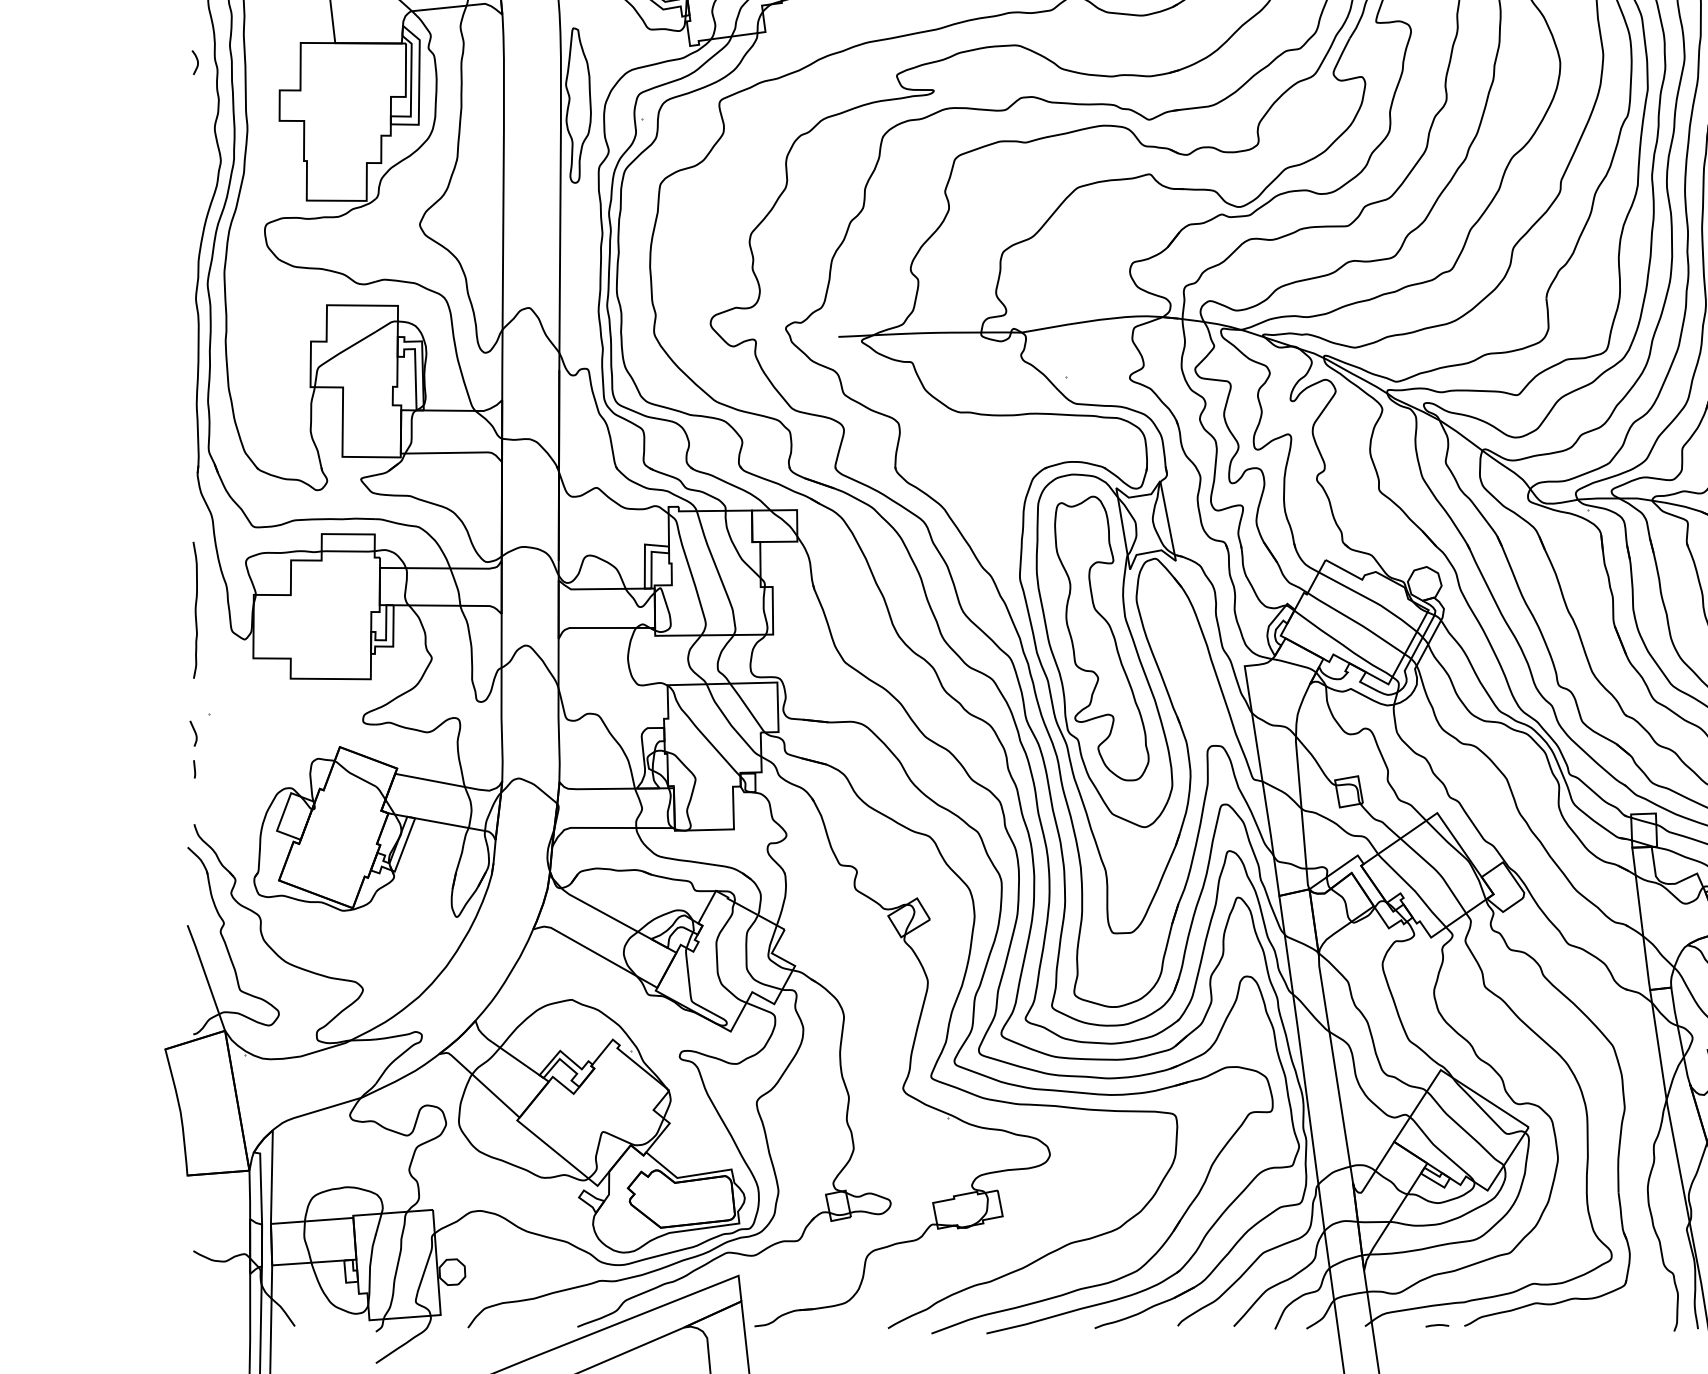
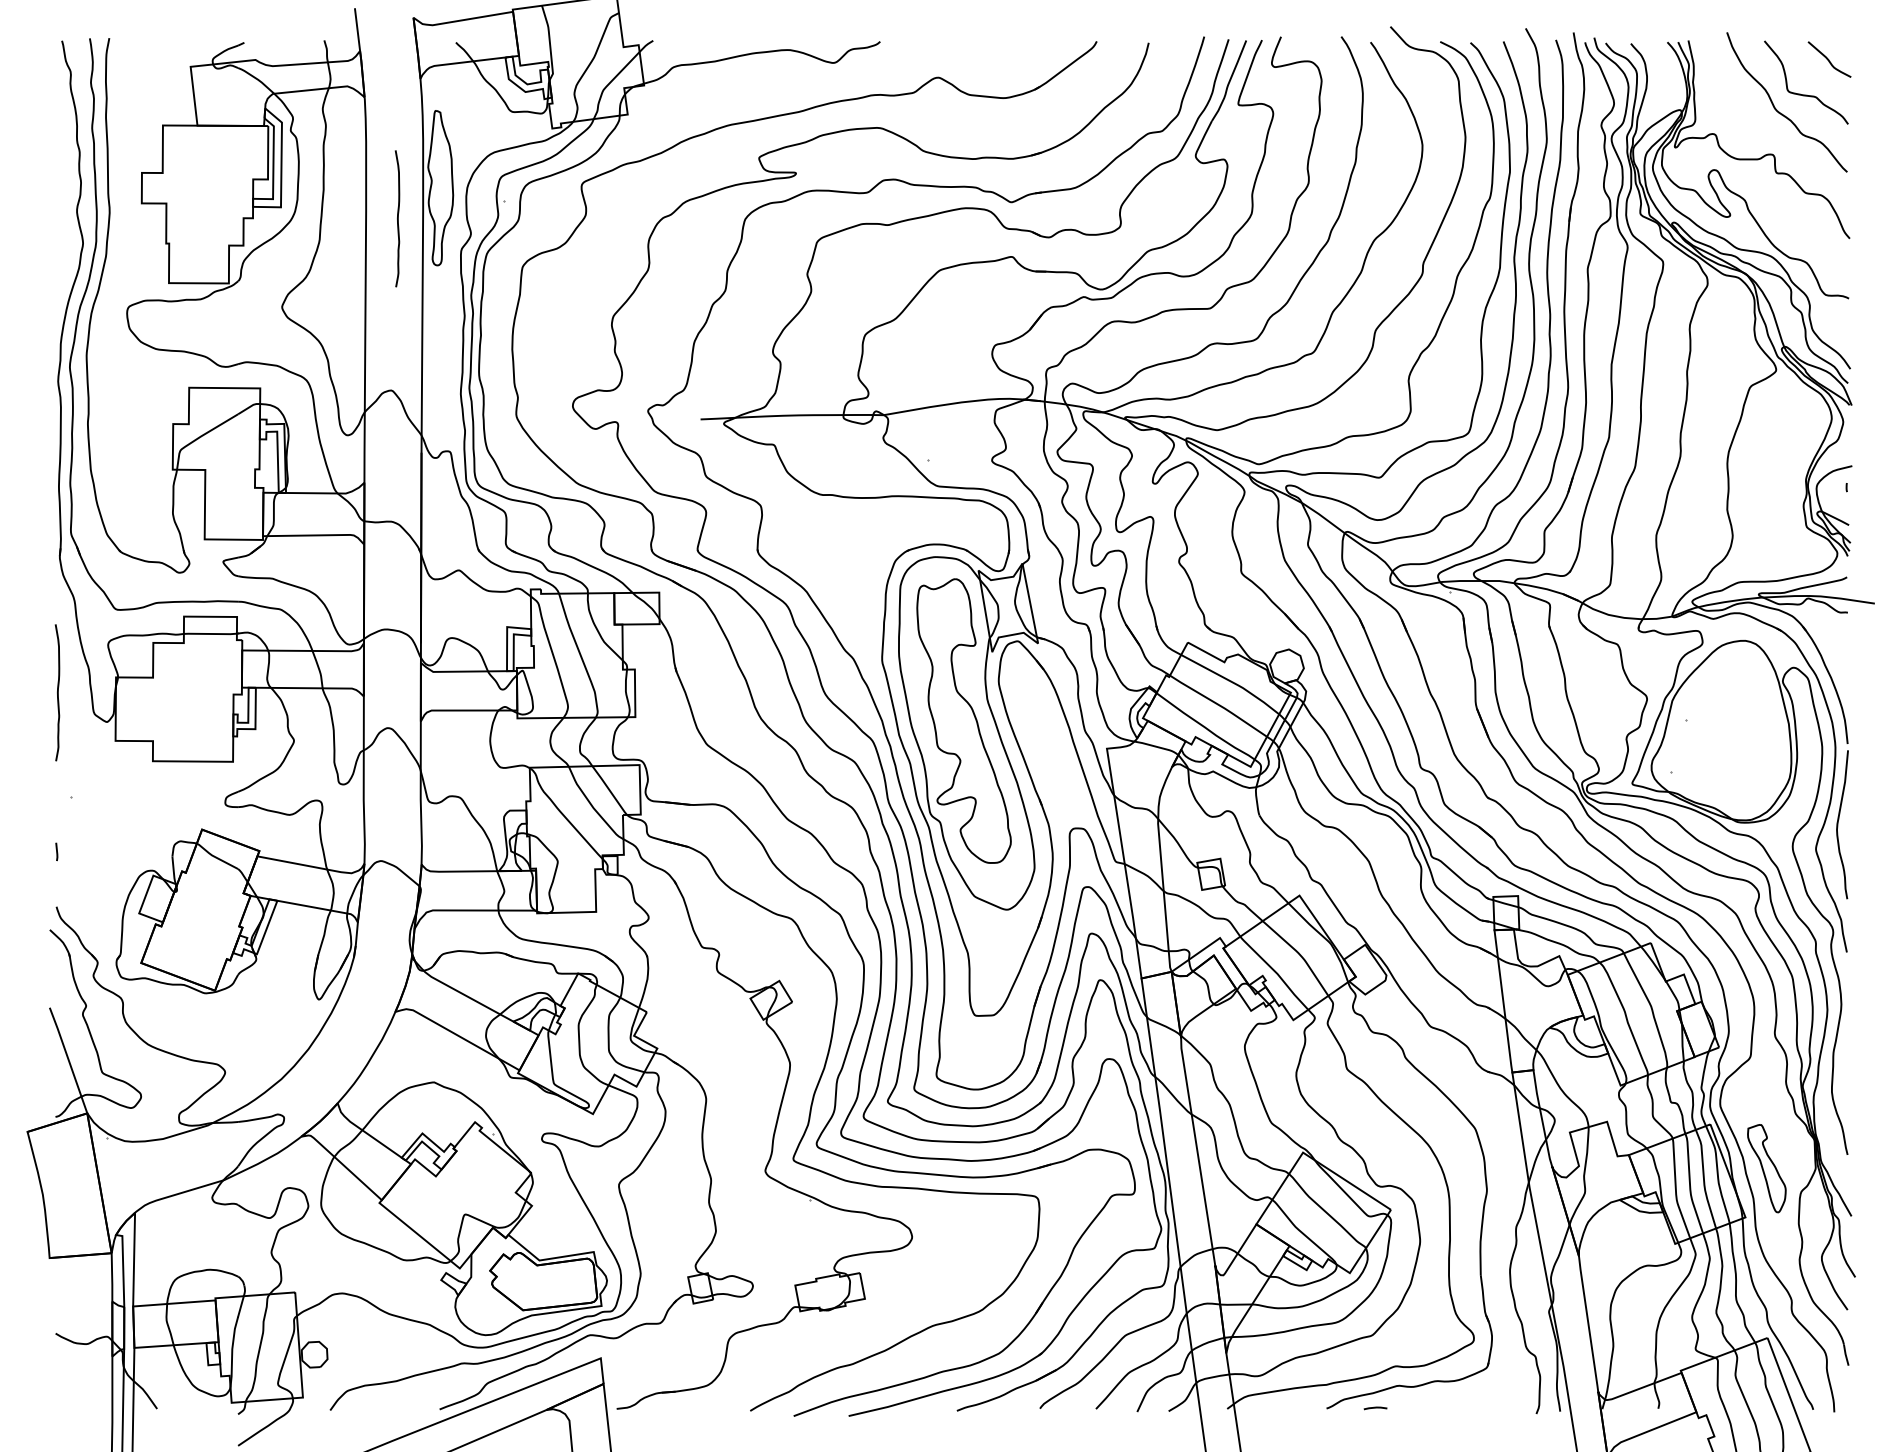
curve: (197, 61) -> (59, 144), removed
curve: (535, 135) -> (397, 218), added
curve: (194, 732) -> (56, 815), removed
line: (1437, 1325) -> (1375, 1408), moved

